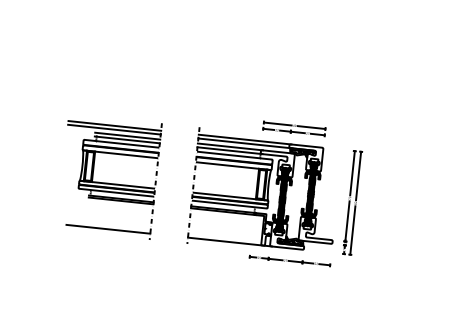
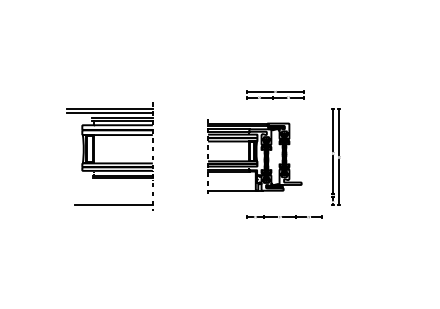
part: (264, 192) -> (254, 156), size x0.7

